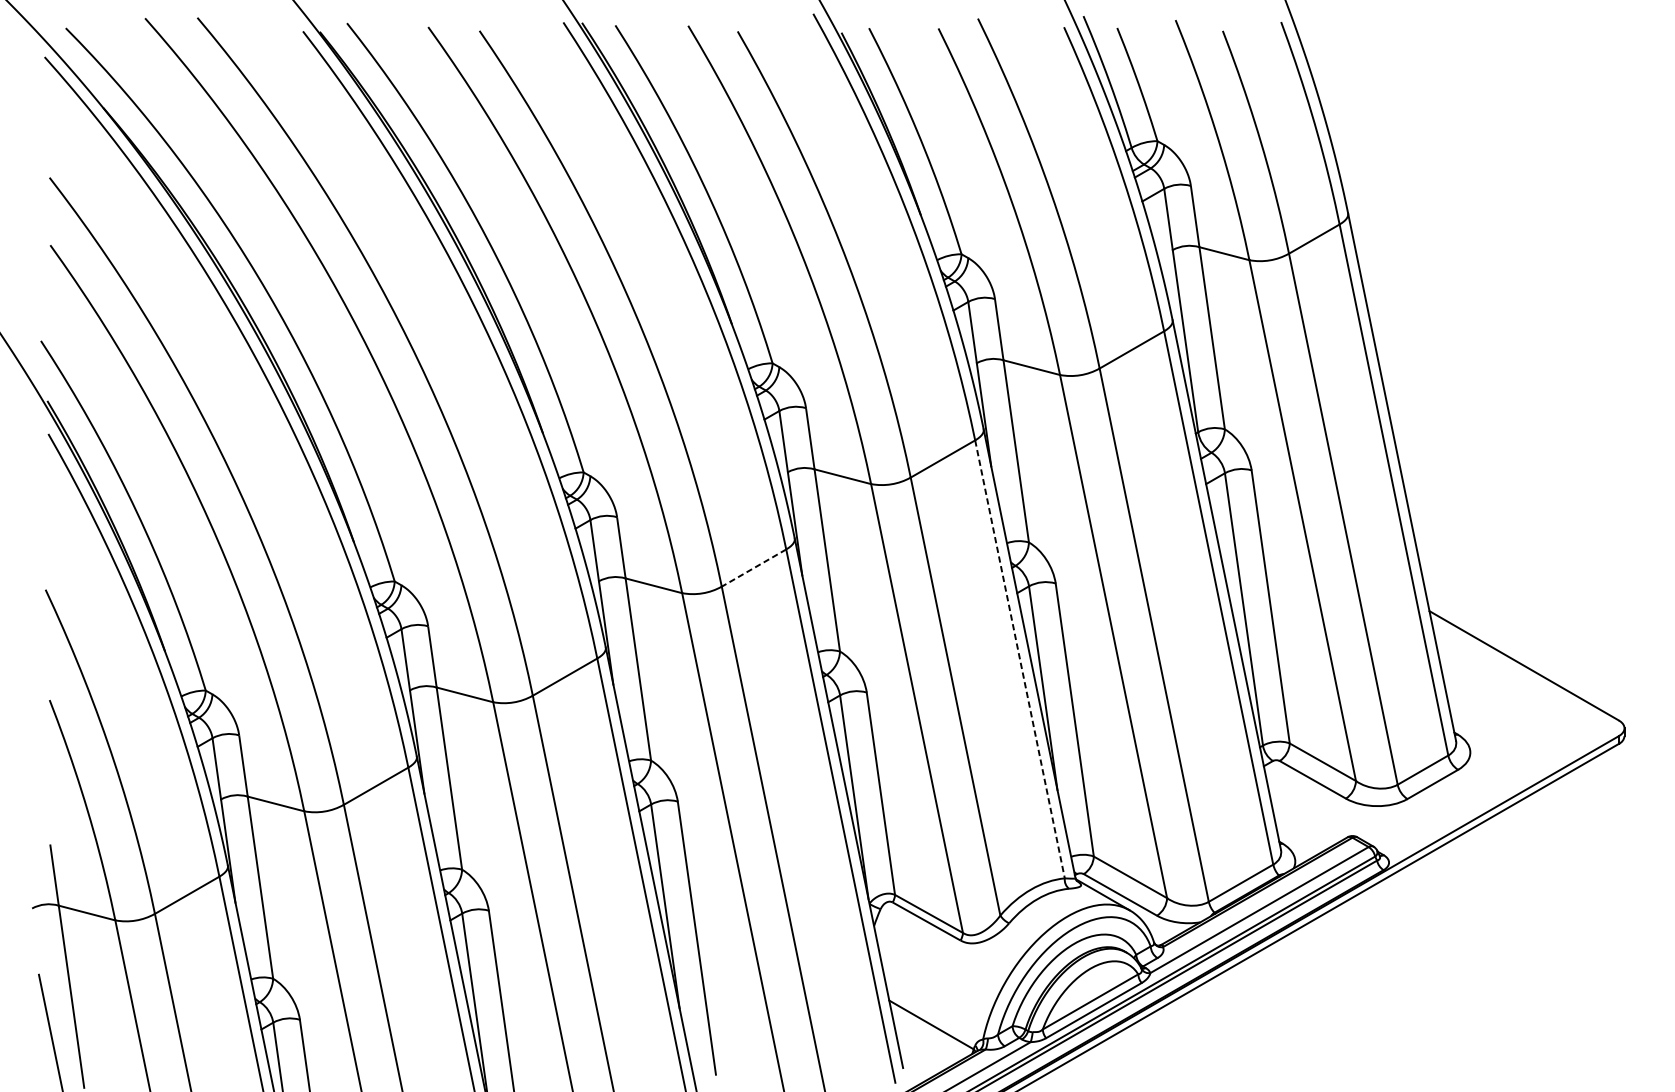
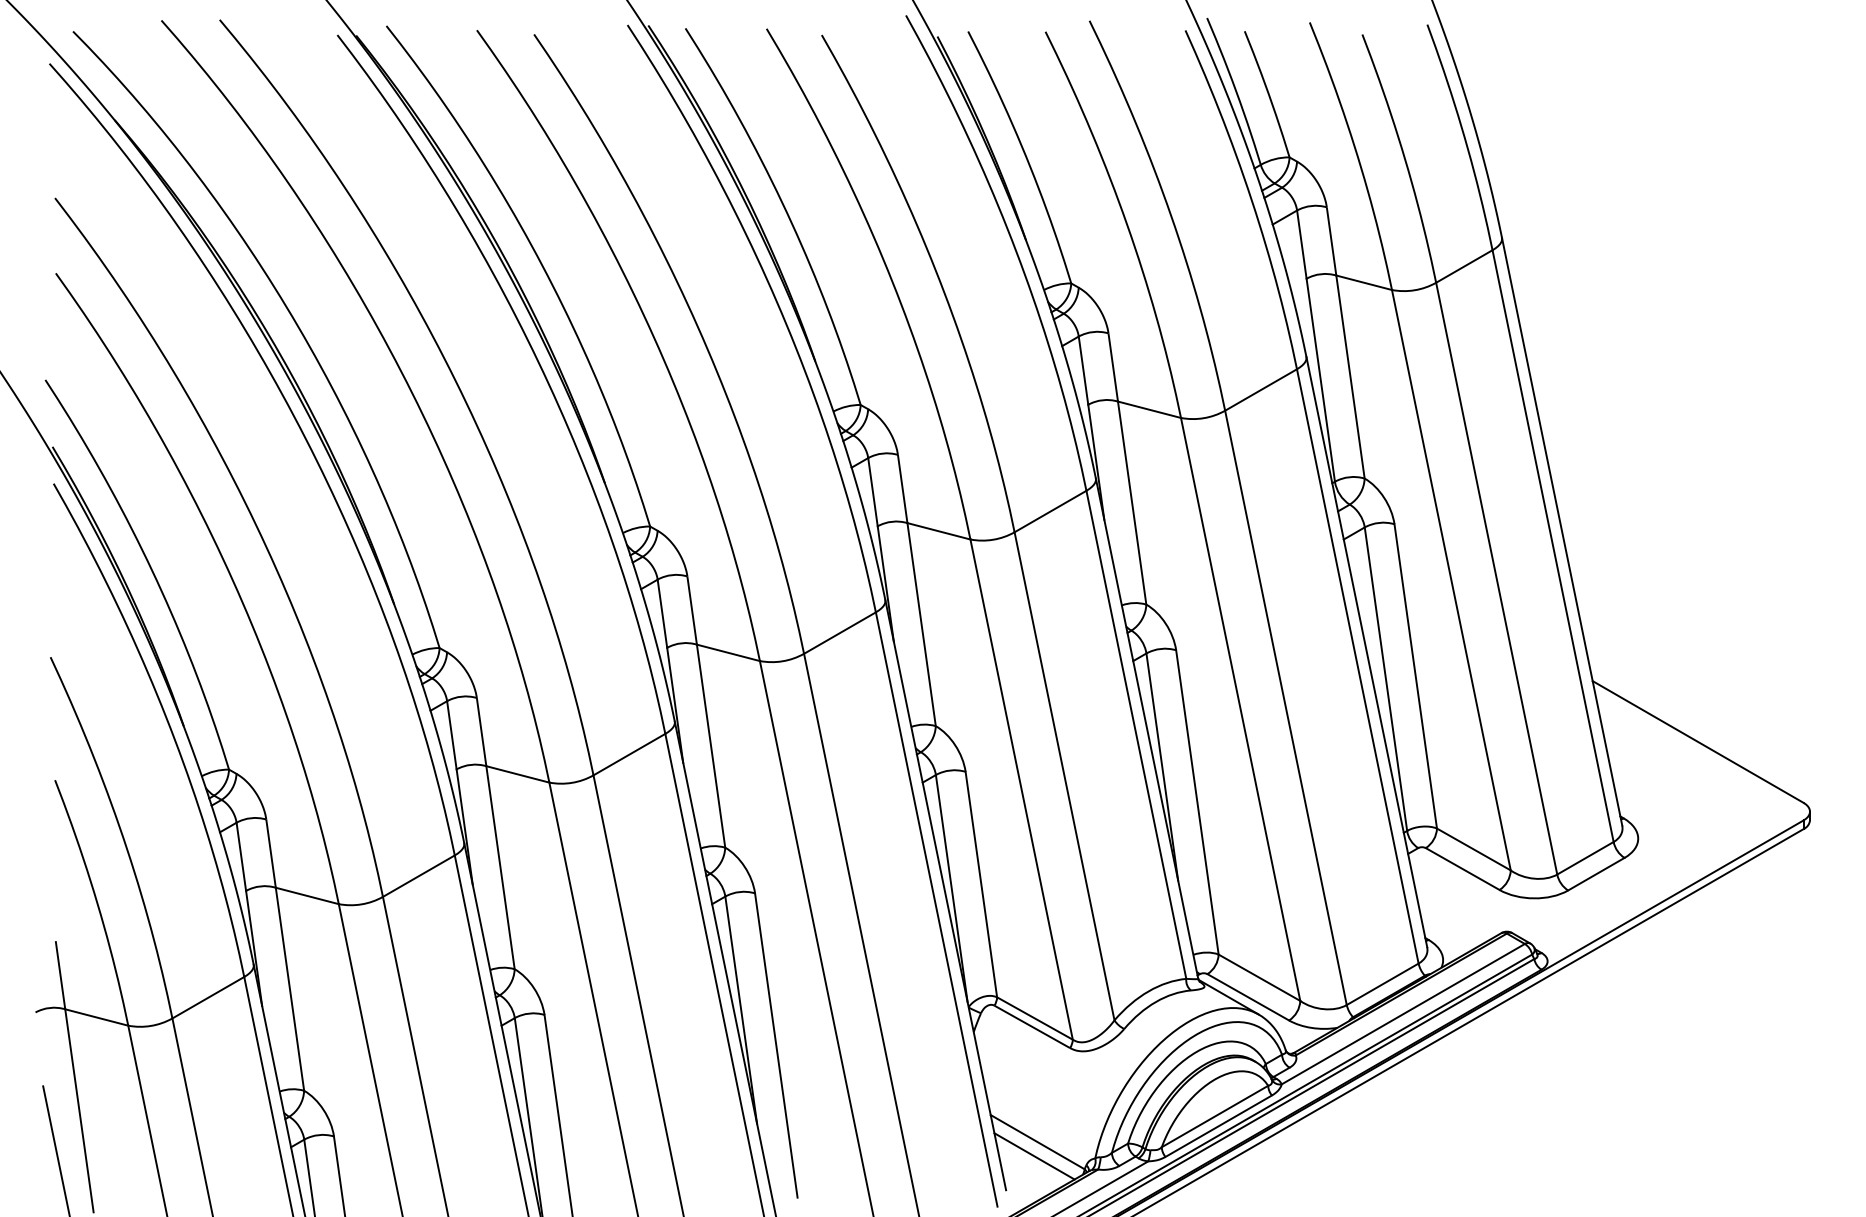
line: (753, 568) -> (839, 633), dashed -> solid
line: (1020, 659) -> (1136, 735), dashed -> solid
line: (928, 1037) -> (1034, 1156), added

